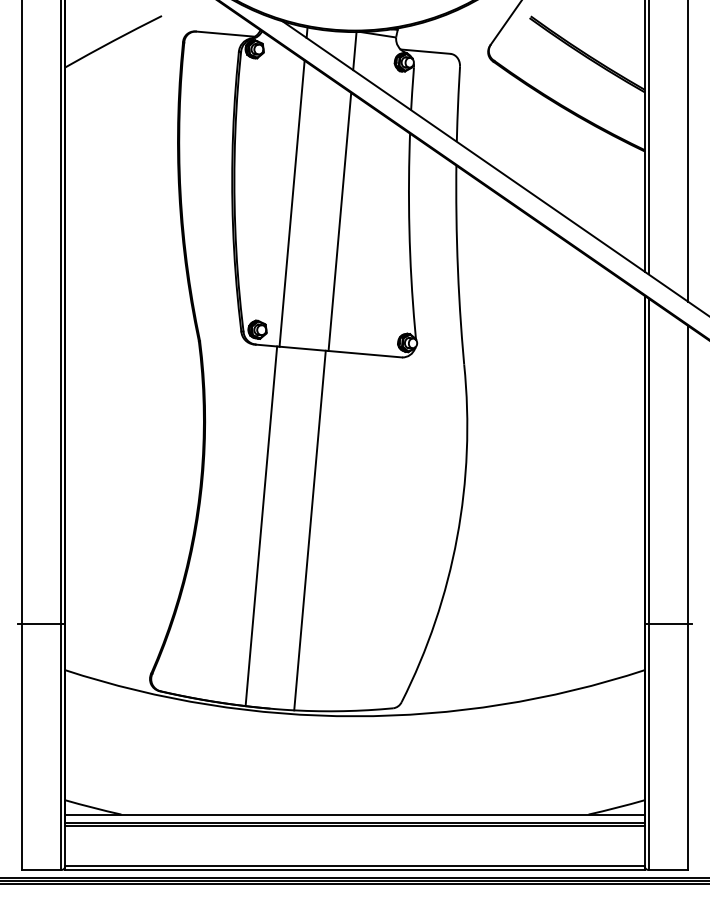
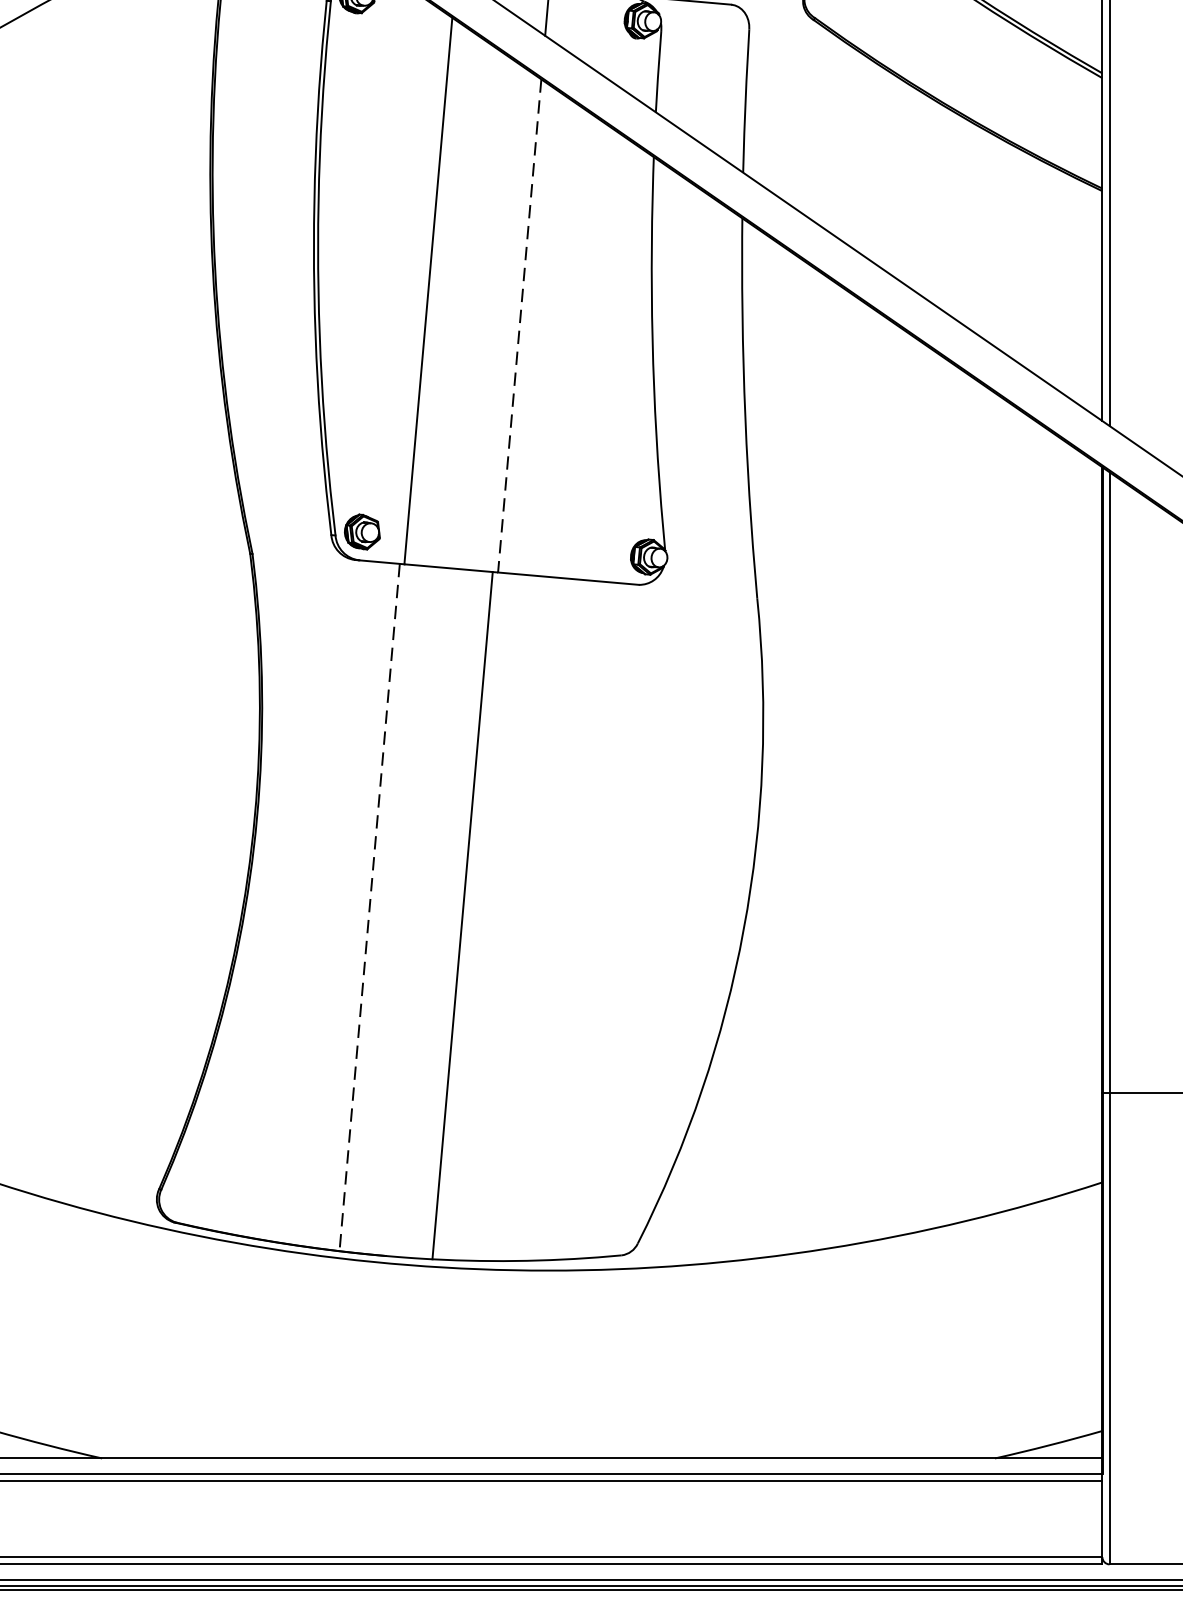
line: (339, 221) -> (518, 325), solid -> dashed
line: (261, 526) -> (369, 907), solid -> dashed

